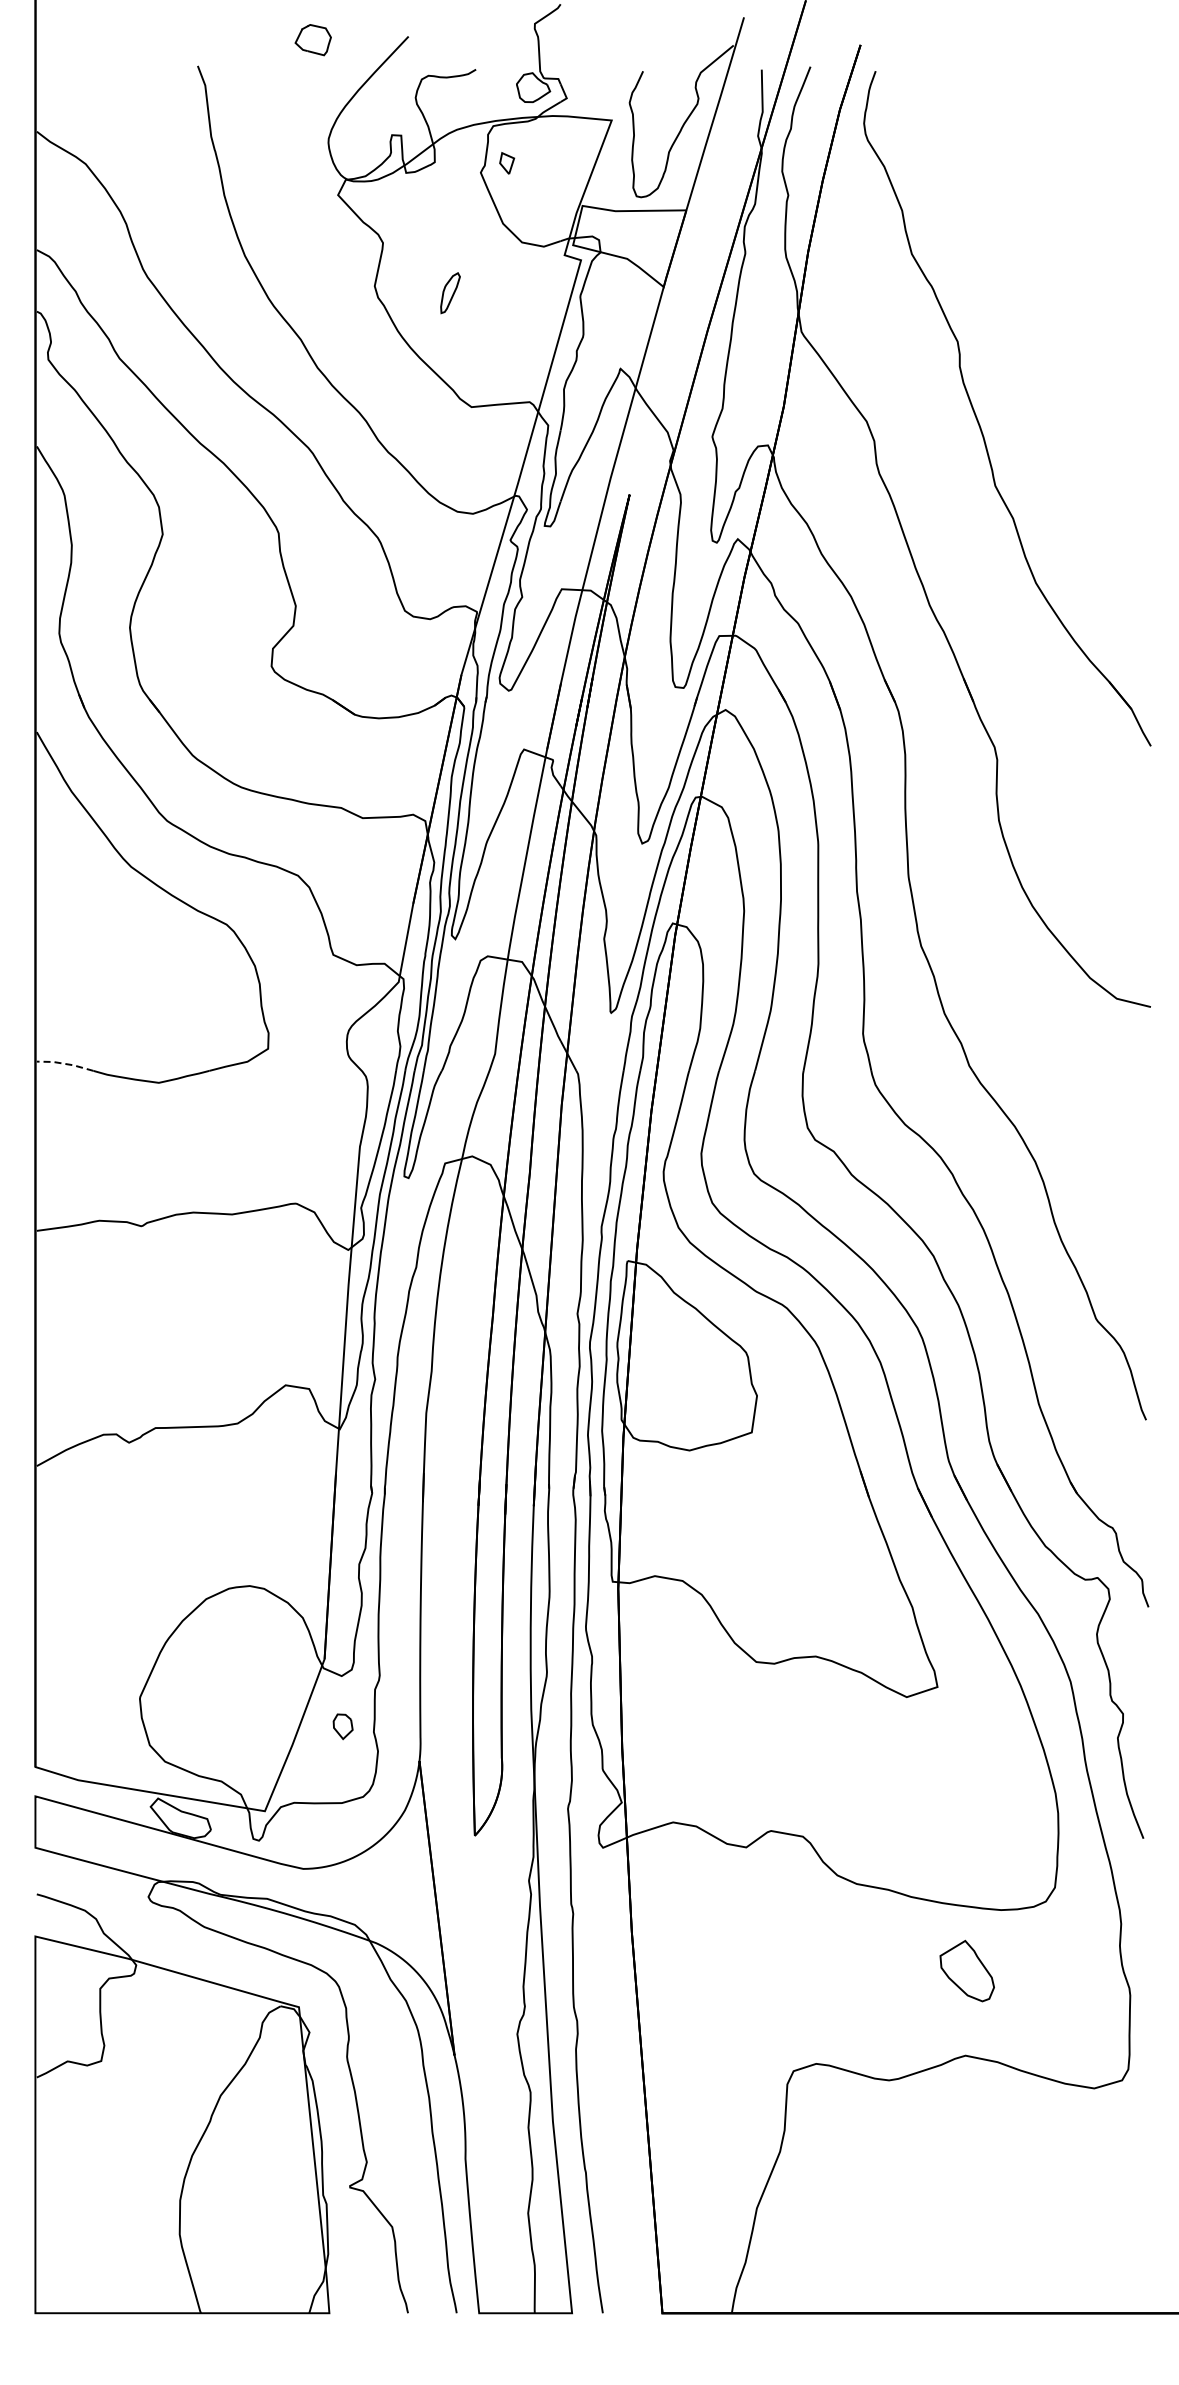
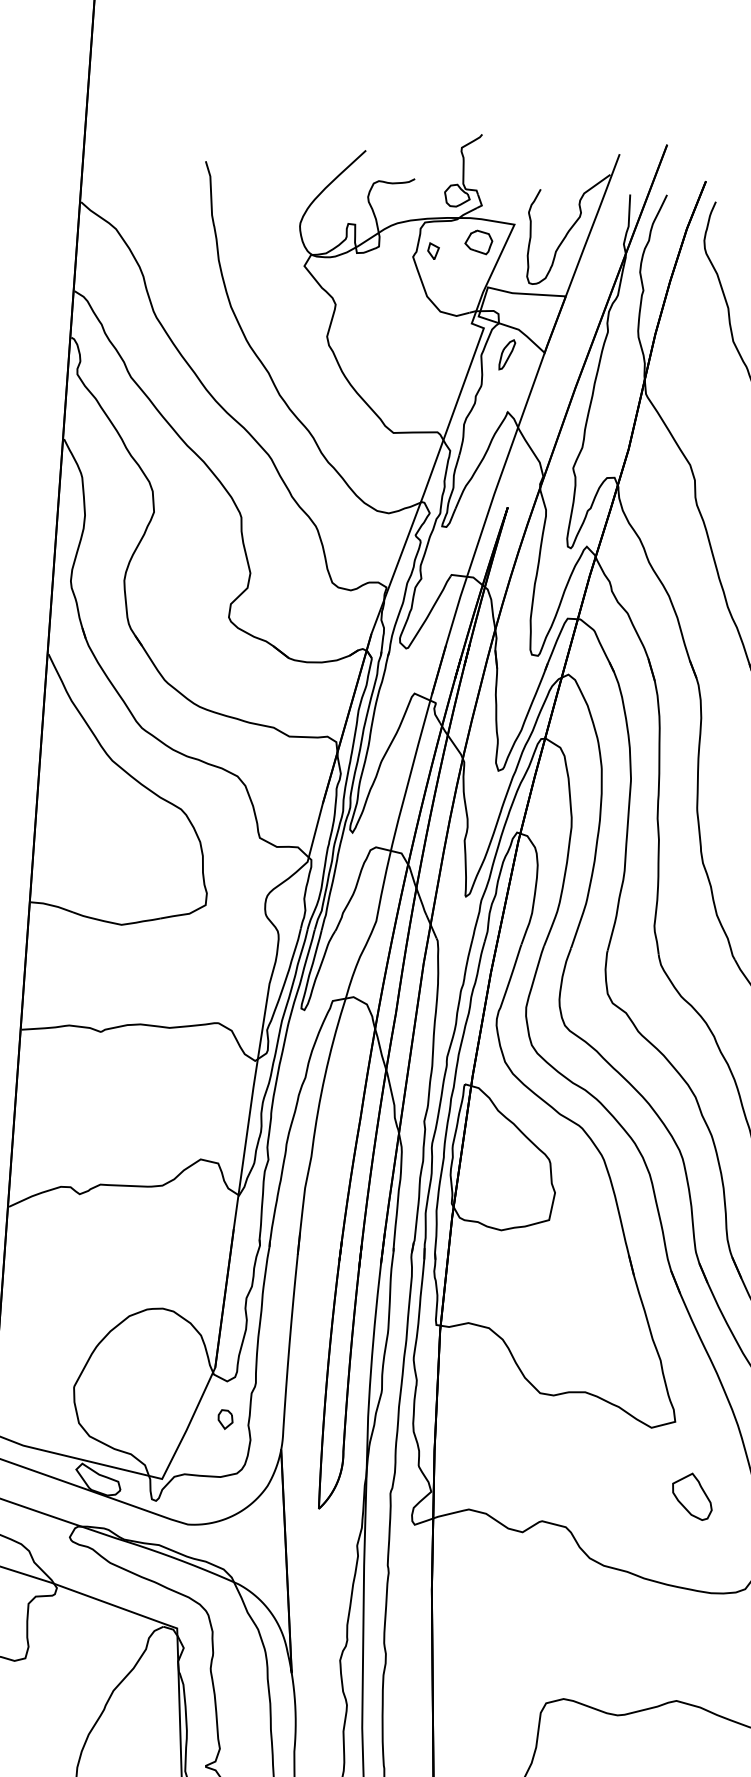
part: (312, 40) -> (478, 242), moved
part: (450, 293) -> (507, 355), moved
line: (64, 1063) -> (51, 905), dashed -> solid
part: (966, 1970) -> (691, 1496), moved

